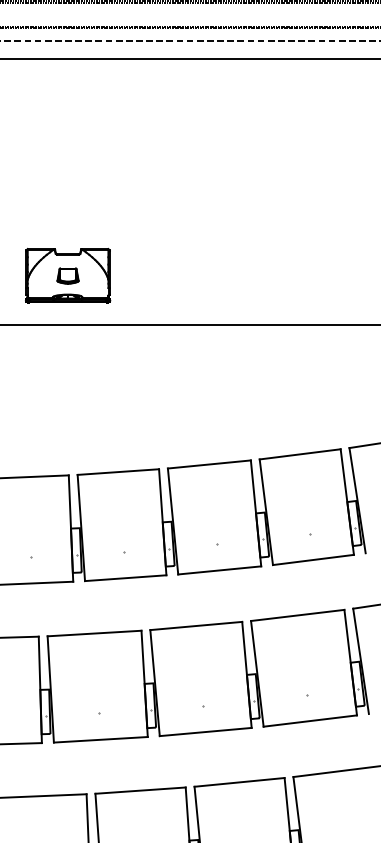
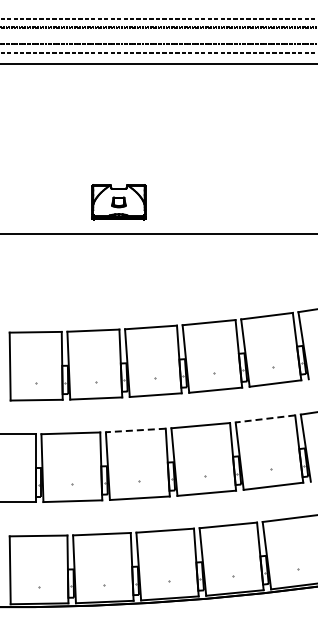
line: (297, 614) -> (265, 418), solid -> dashed
line: (94, 633) -> (135, 430), solid -> dashed

